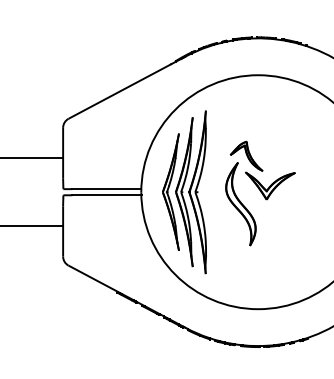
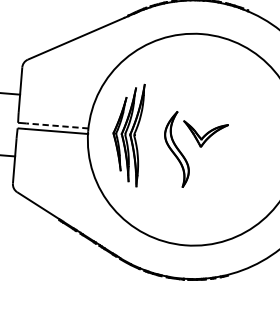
part: (246, 155) -> (185, 105), removed
line: (106, 189) -> (56, 126), solid -> dashed
part: (184, 192) -> (127, 134), size x0.7

